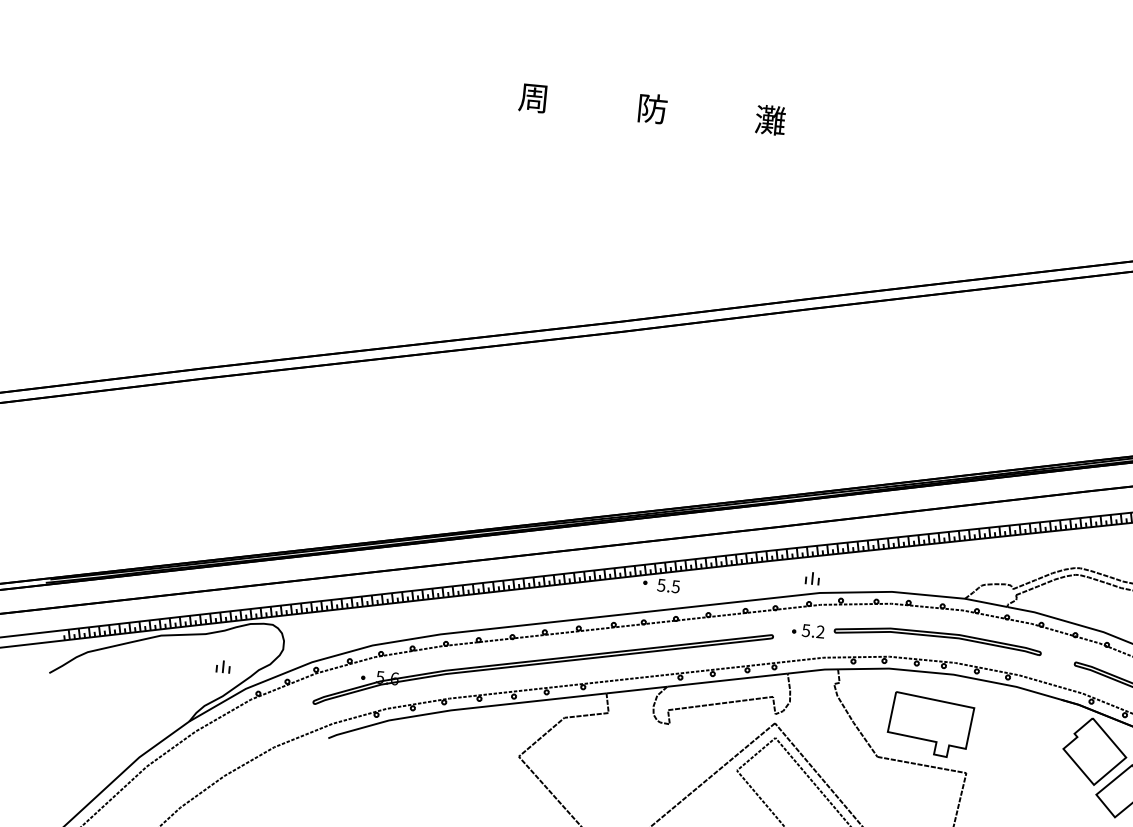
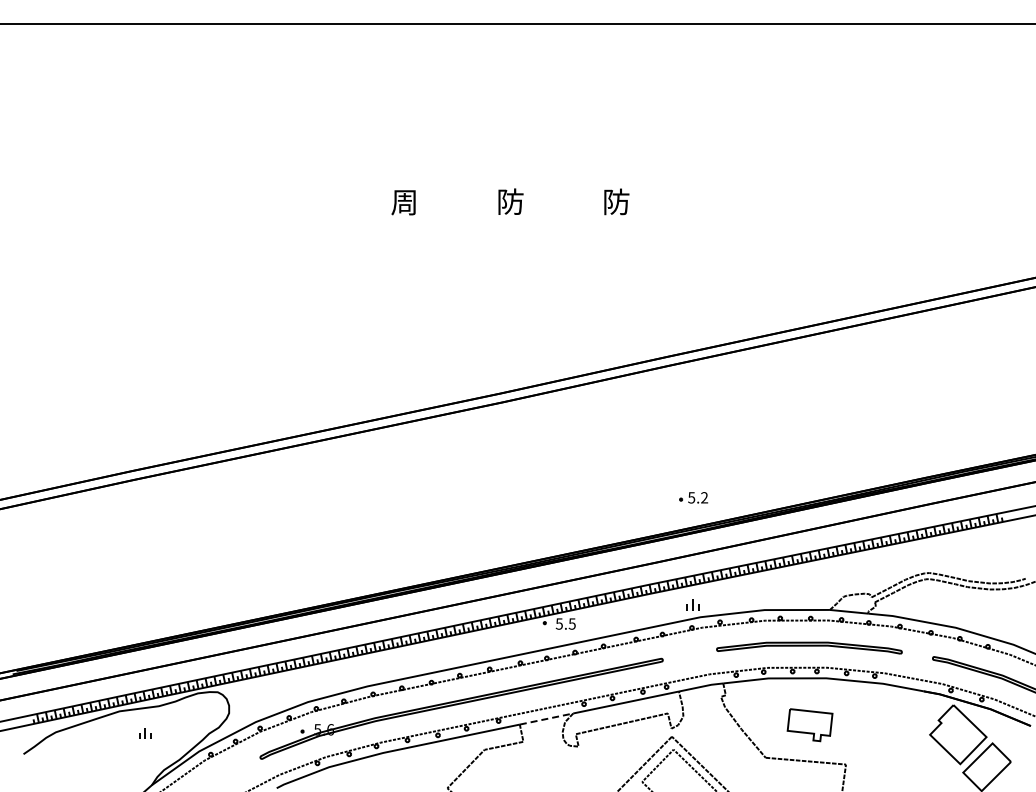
text: (770, 119) -> (616, 201), 灘 -> 防
part: (808, 630) -> (693, 497), moved
part: (223, 666) -> (145, 733), moved
line: (638, 689) -> (547, 718), solid -> dashed
part: (929, 724) -> (809, 724), size x0.6

